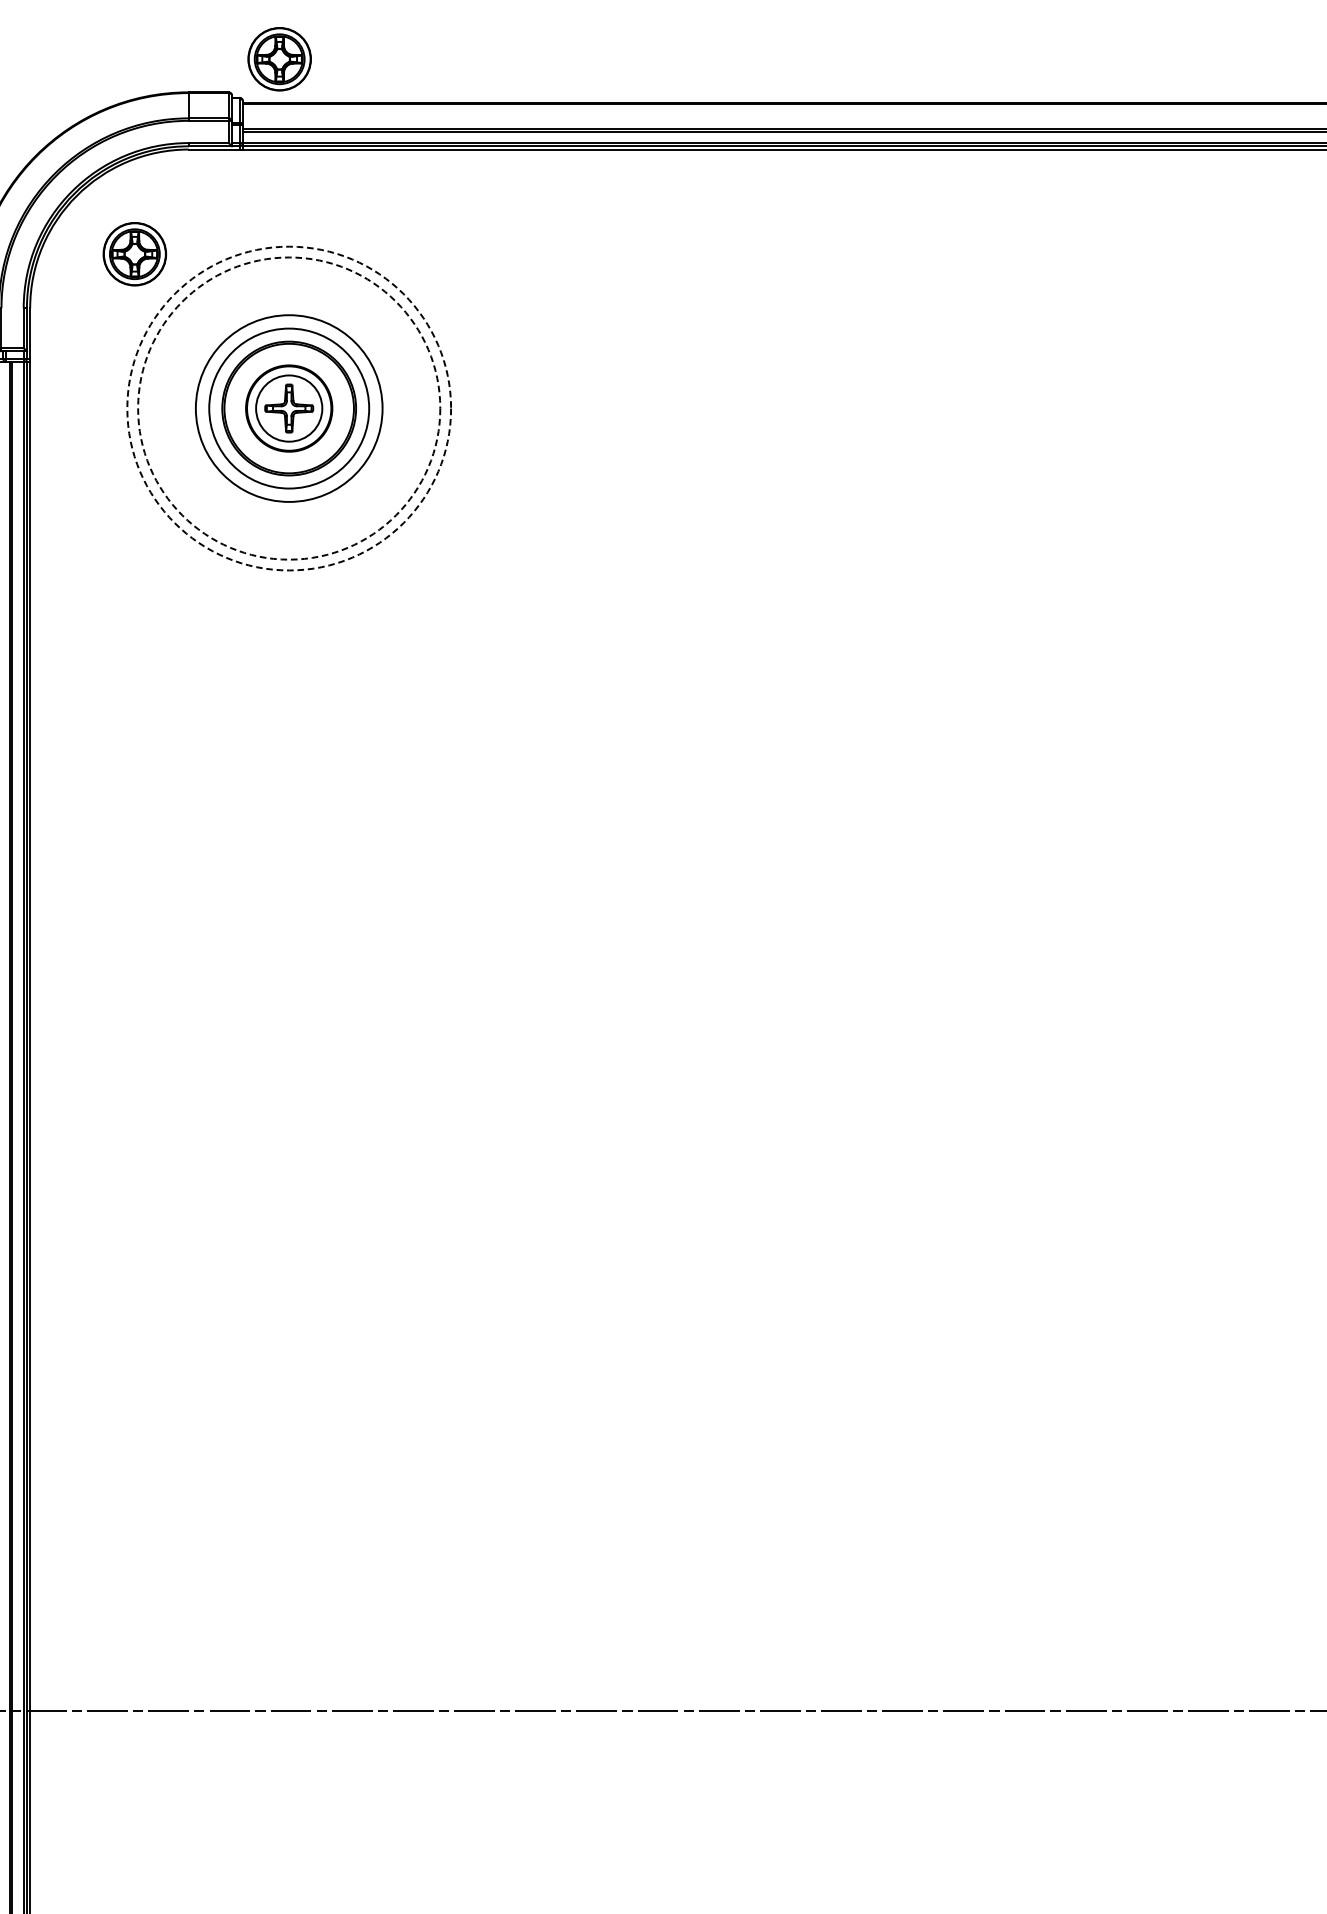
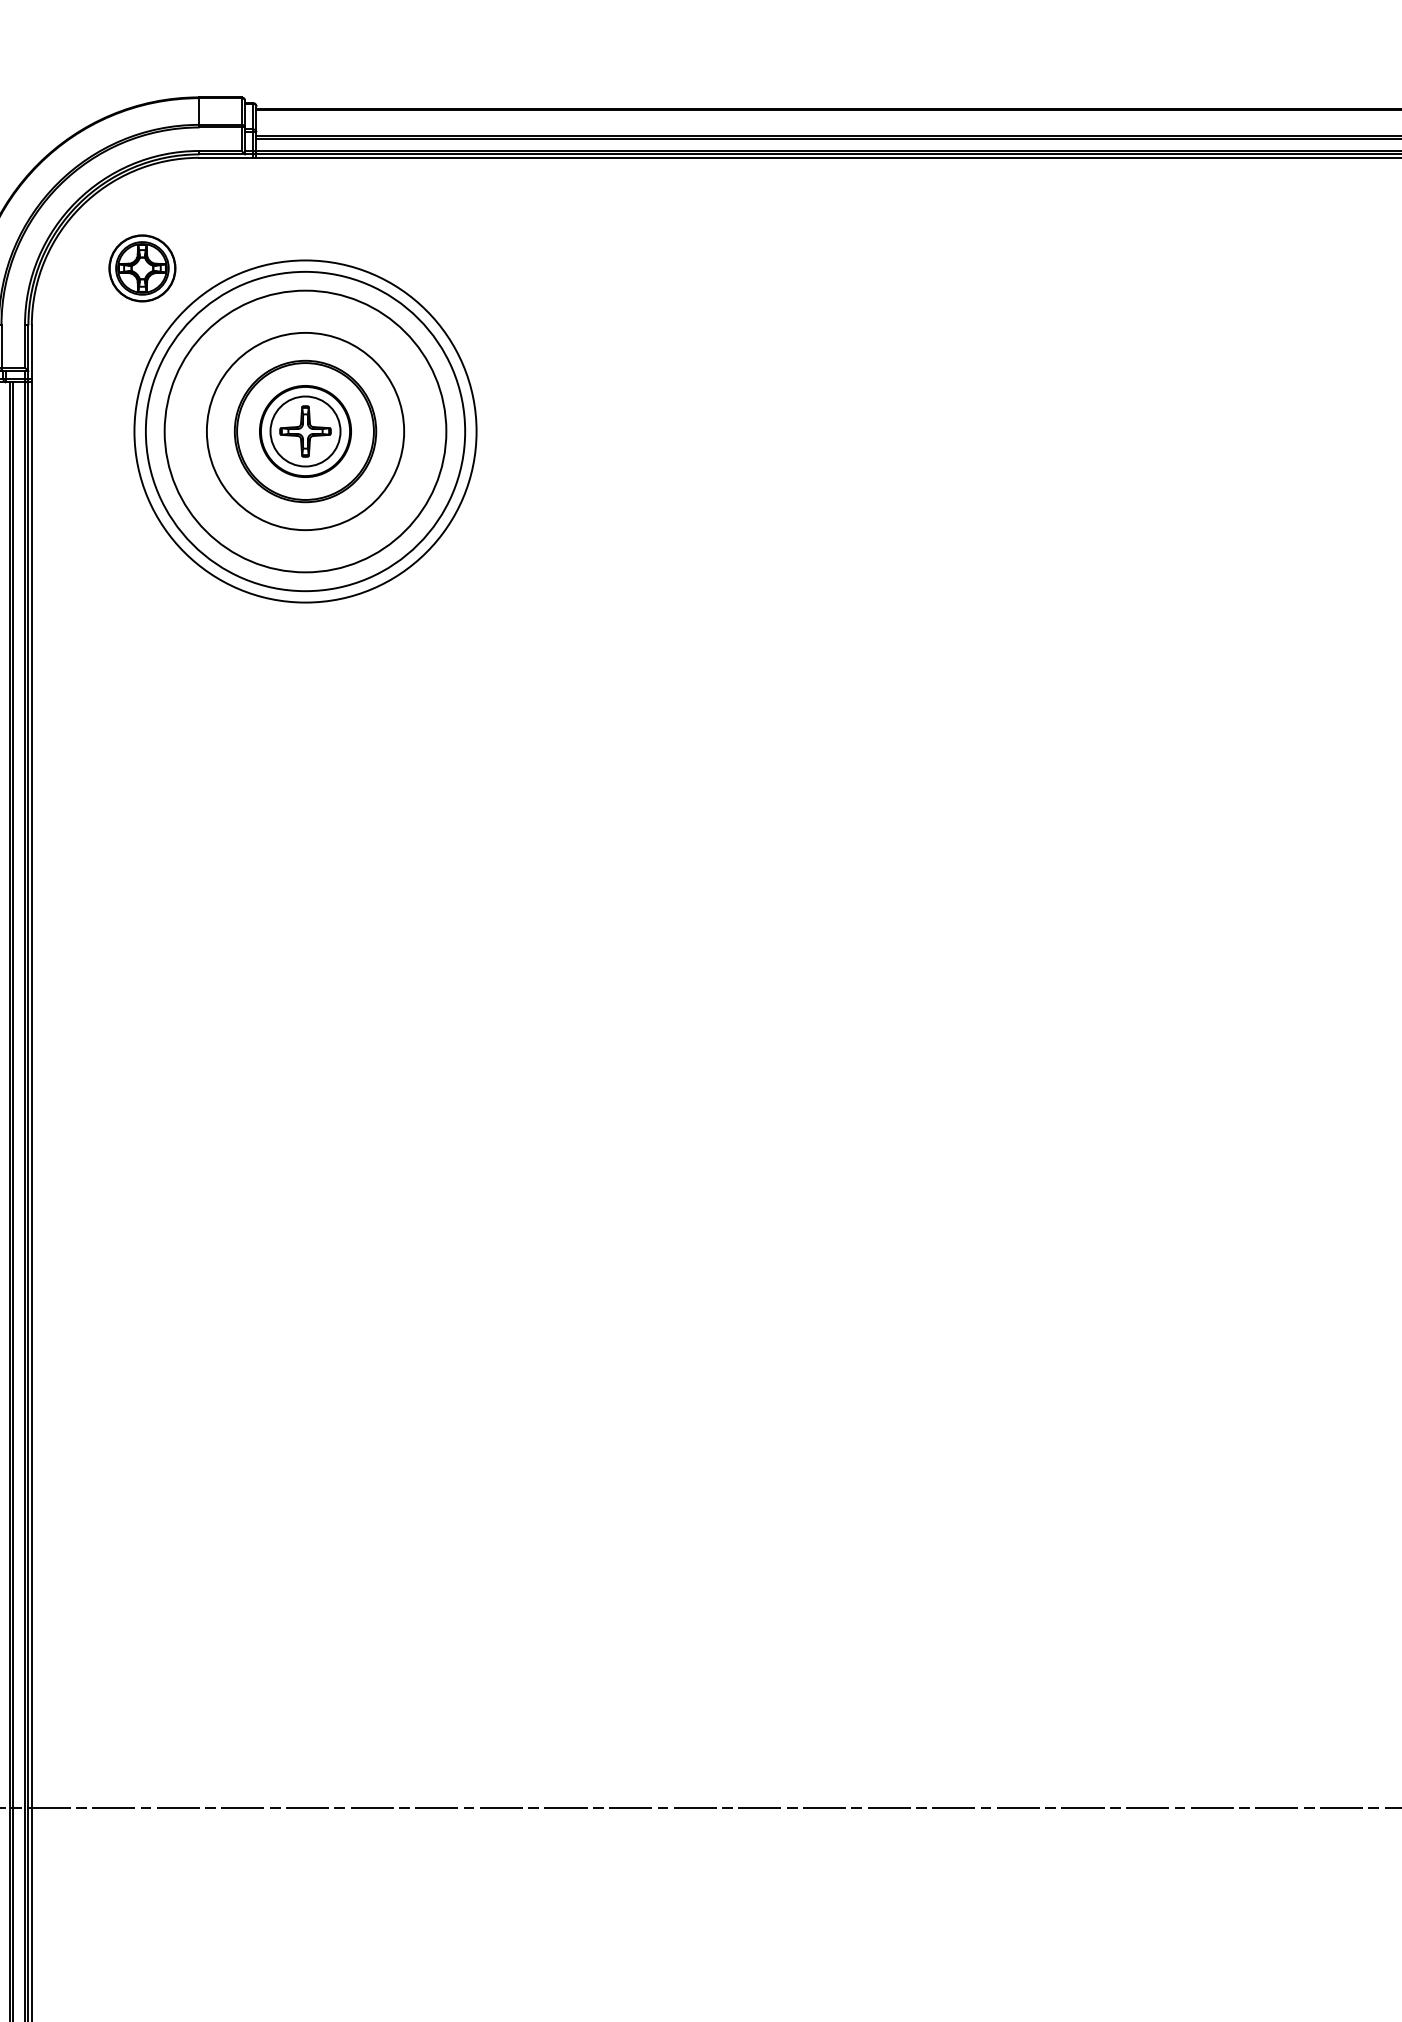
part: (279, 59) -> (295, 62), removed
circle: (289, 408) -> (305, 431), dashed -> solid
circle: (289, 408) -> (305, 431), dashed -> solid
circle: (289, 408) -> (305, 431), size x1.67

